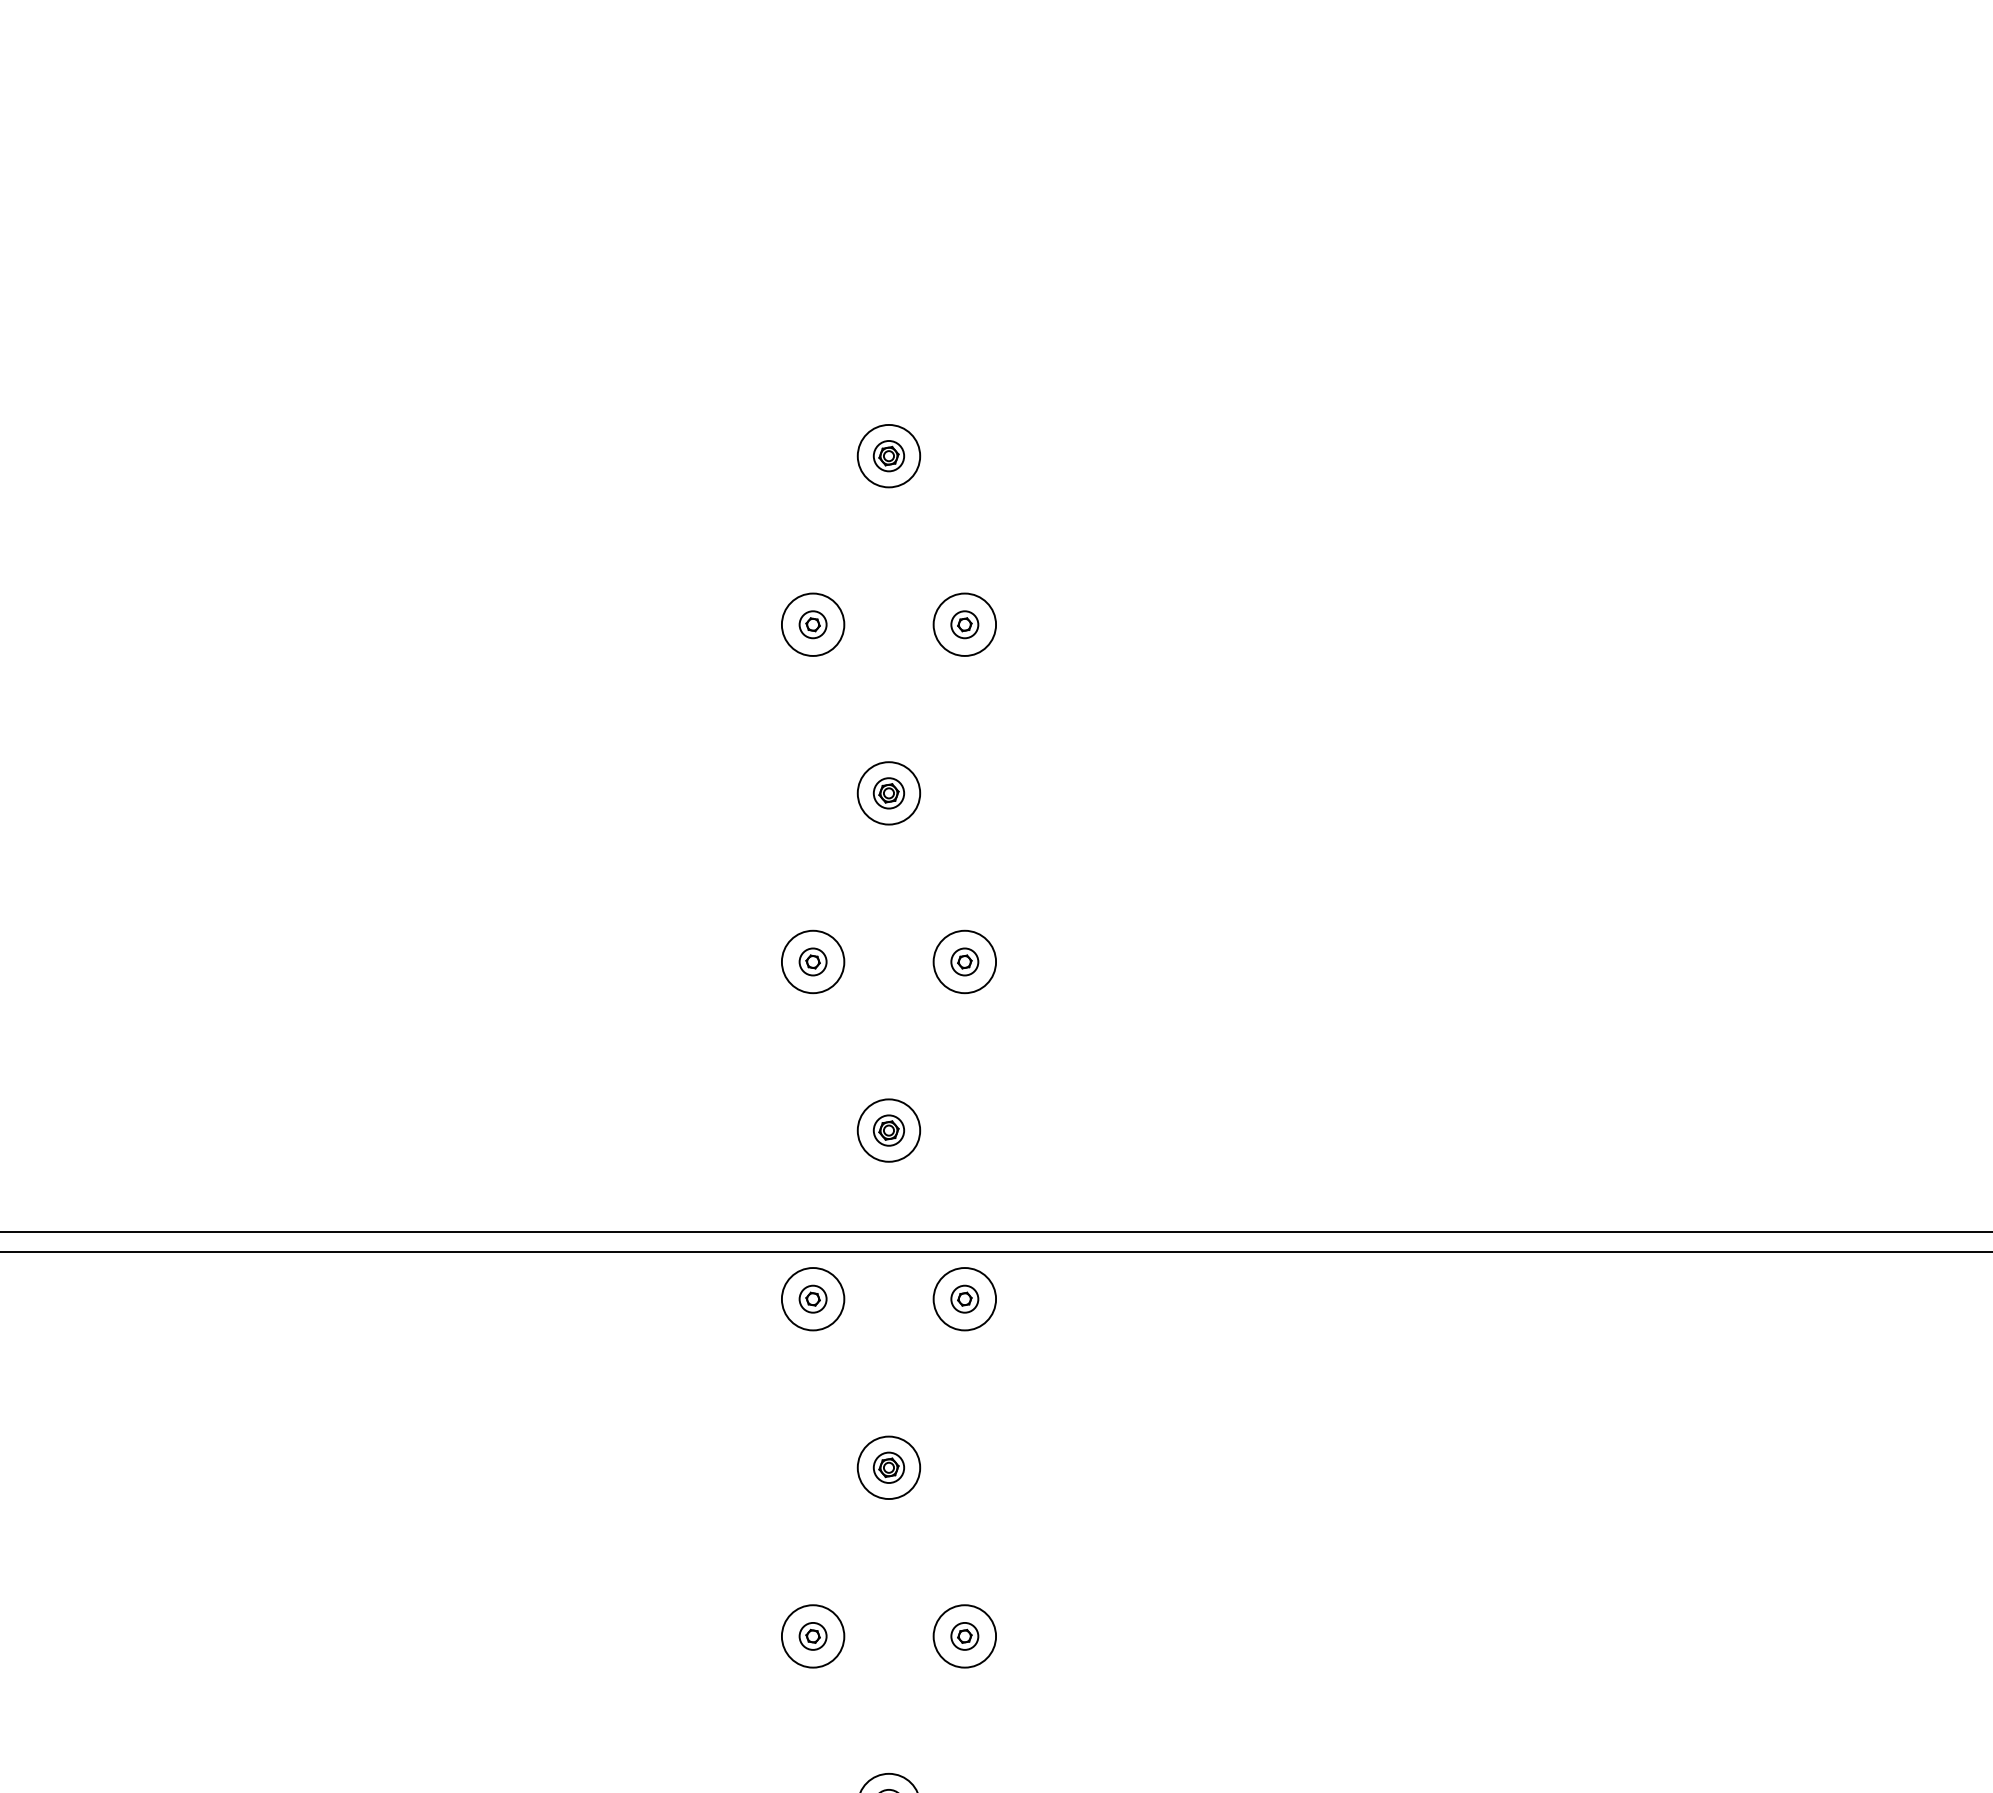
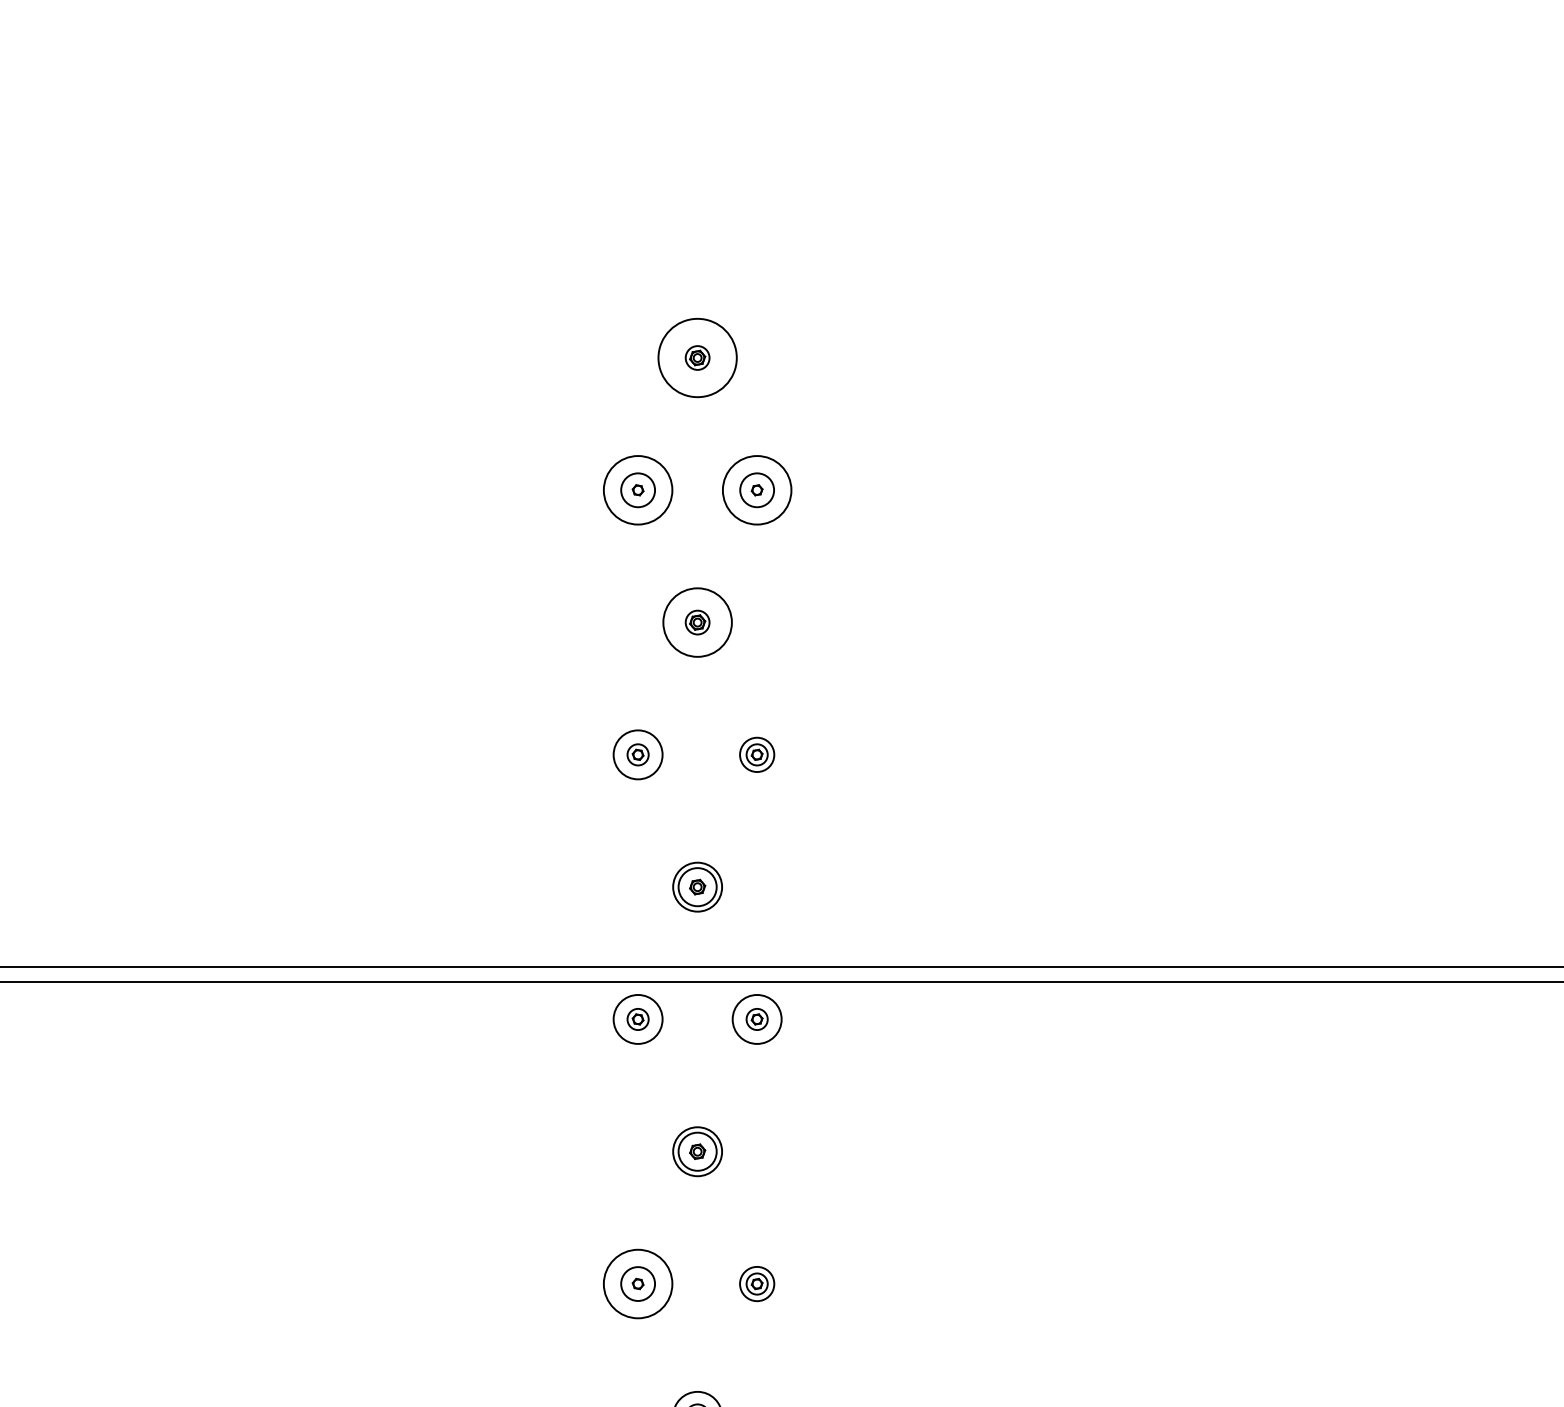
circle: (888, 455) -> (697, 357), size x1.6
circle: (812, 624) -> (637, 490), size x1.4
circle: (812, 624) -> (637, 490), size x1.6
circle: (964, 624) -> (756, 490), size x1.4
circle: (964, 624) -> (756, 490), size x1.6
circle: (888, 793) -> (697, 622), size x1.4
circle: (964, 961) -> (756, 754), size x0.7
circle: (888, 1130) -> (697, 887), size x1.6
circle: (888, 1467) -> (697, 1151), size x1.6
circle: (812, 1635) -> (637, 1283), size x1.6
circle: (812, 1636) -> (637, 1284), size x1.4
circle: (964, 1636) -> (756, 1284), size x0.7

